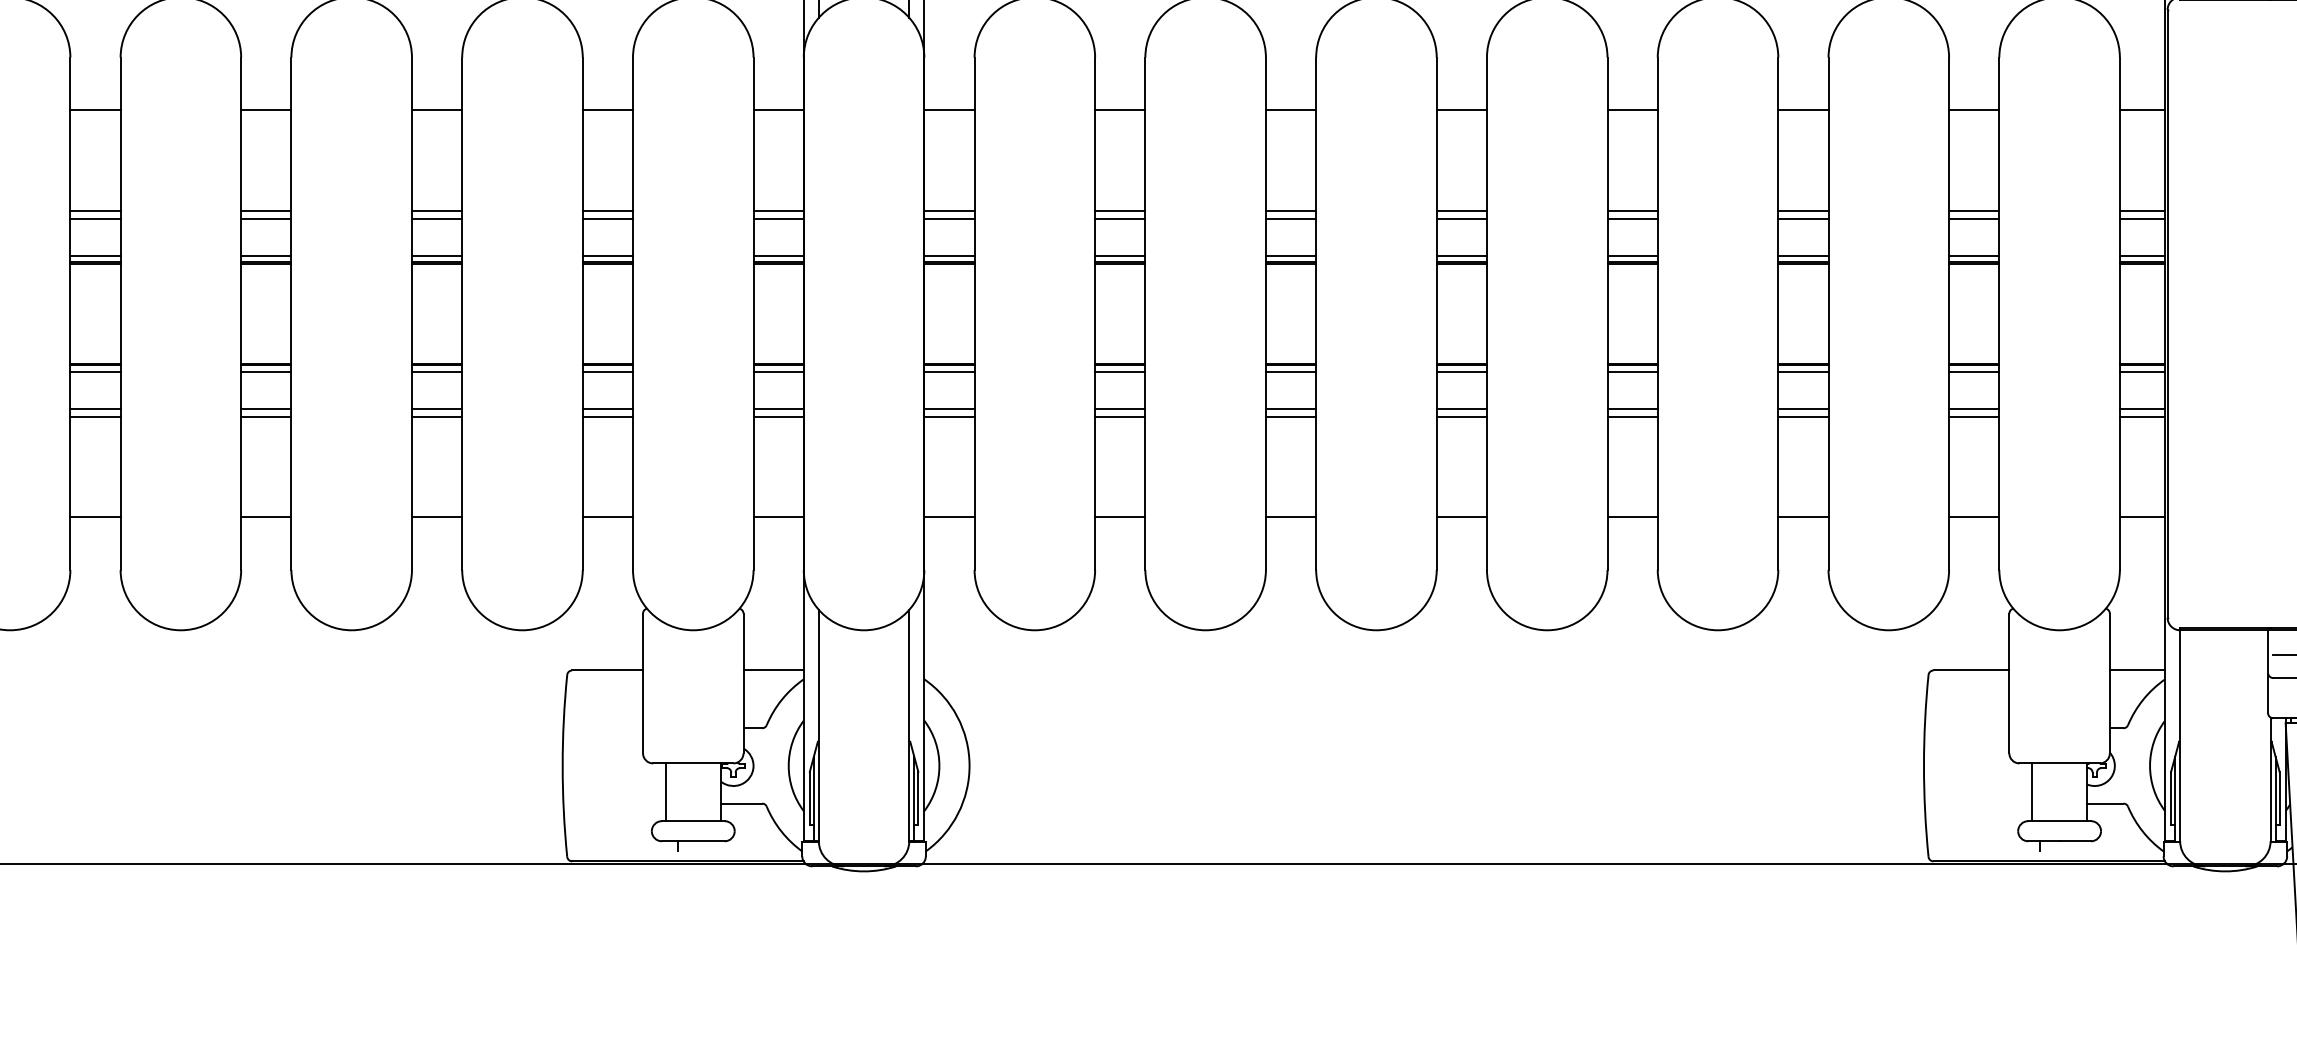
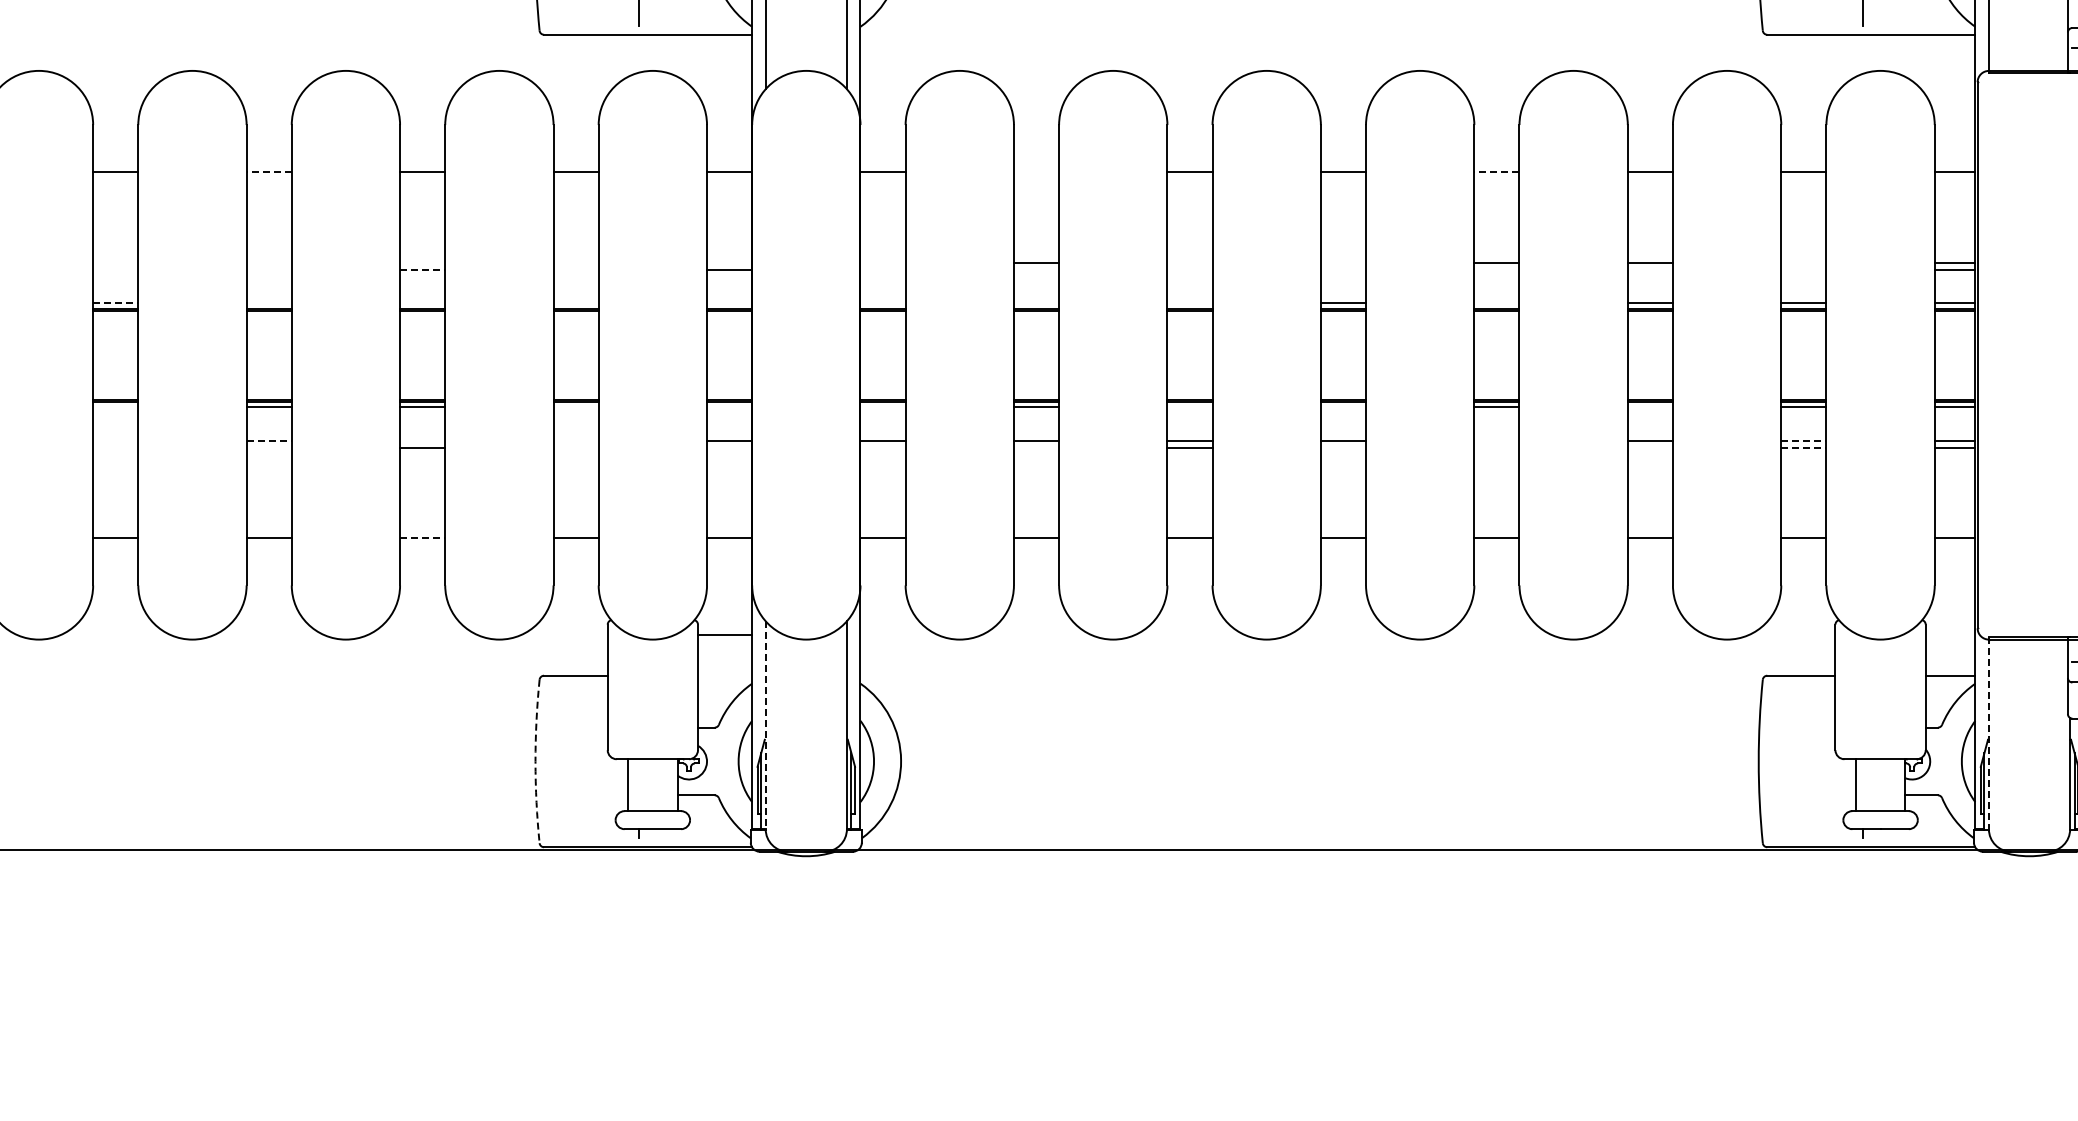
line: (266, 110) -> (269, 172), solid -> dashed
line: (1120, 110) -> (1036, 172), removed
line: (1632, 110) -> (1496, 172), solid -> dashed
line: (95, 210) -> (115, 262), removed
line: (265, 210) -> (268, 262), removed
line: (436, 210) -> (422, 262), removed
line: (607, 210) -> (575, 262), removed
line: (778, 210) -> (729, 262), removed
line: (948, 210) -> (882, 262), removed
line: (1290, 210) -> (1189, 262), removed
line: (1461, 210) -> (1343, 262), removed
line: (1973, 210) -> (1803, 262), removed
line: (95, 218) -> (115, 269), removed
line: (265, 218) -> (268, 269), removed
line: (436, 218) -> (422, 269), solid -> dashed
line: (607, 218) -> (575, 269), removed
line: (948, 218) -> (882, 269), removed
line: (1120, 218) -> (1036, 269), removed
line: (1290, 218) -> (1189, 269), removed
line: (1461, 218) -> (1343, 269), removed
line: (1632, 218) -> (1496, 269), removed
line: (1802, 218) -> (1649, 269), removed
line: (1973, 218) -> (1803, 269), removed
line: (95, 256) -> (115, 303), solid -> dashed
line: (265, 256) -> (268, 303), removed
line: (436, 256) -> (422, 303), removed
line: (607, 256) -> (575, 303), removed
line: (778, 256) -> (729, 303), removed
line: (948, 256) -> (882, 303), removed
line: (1120, 256) -> (1036, 303), removed
line: (1290, 256) -> (1189, 303), removed
line: (1632, 256) -> (1496, 303), removed
line: (95, 371) -> (115, 407), removed
line: (607, 371) -> (575, 407), removed
line: (778, 371) -> (729, 407), removed
line: (948, 371) -> (882, 407), removed
line: (1290, 371) -> (1189, 407), removed
line: (1461, 371) -> (1343, 407), removed
line: (1802, 371) -> (1649, 407), removed
line: (95, 408) -> (115, 440), removed
line: (266, 408) -> (269, 440), solid -> dashed
line: (436, 408) -> (422, 440), removed
line: (607, 408) -> (575, 440), removed
line: (1632, 408) -> (1496, 440), removed
line: (1973, 408) -> (1803, 440), solid -> dashed
line: (95, 416) -> (115, 447), removed
line: (265, 416) -> (268, 447), removed
line: (607, 416) -> (575, 447), removed
line: (778, 416) -> (729, 447), removed
line: (948, 416) -> (882, 447), removed
line: (1120, 416) -> (1036, 447), removed
line: (1461, 416) -> (1343, 447), removed
line: (1632, 416) -> (1496, 447), removed
line: (1802, 416) -> (1649, 447), removed
line: (1973, 416) -> (1803, 447), solid -> dashed
line: (436, 517) -> (422, 538), solid -> dashed
line: (774, 670) -> (725, 634), moved
line: (818, 725) -> (765, 725), solid -> dashed
line: (2179, 734) -> (1988, 733), solid -> dashed
arc: (562, 765) -> (535, 761), solid -> dashed

